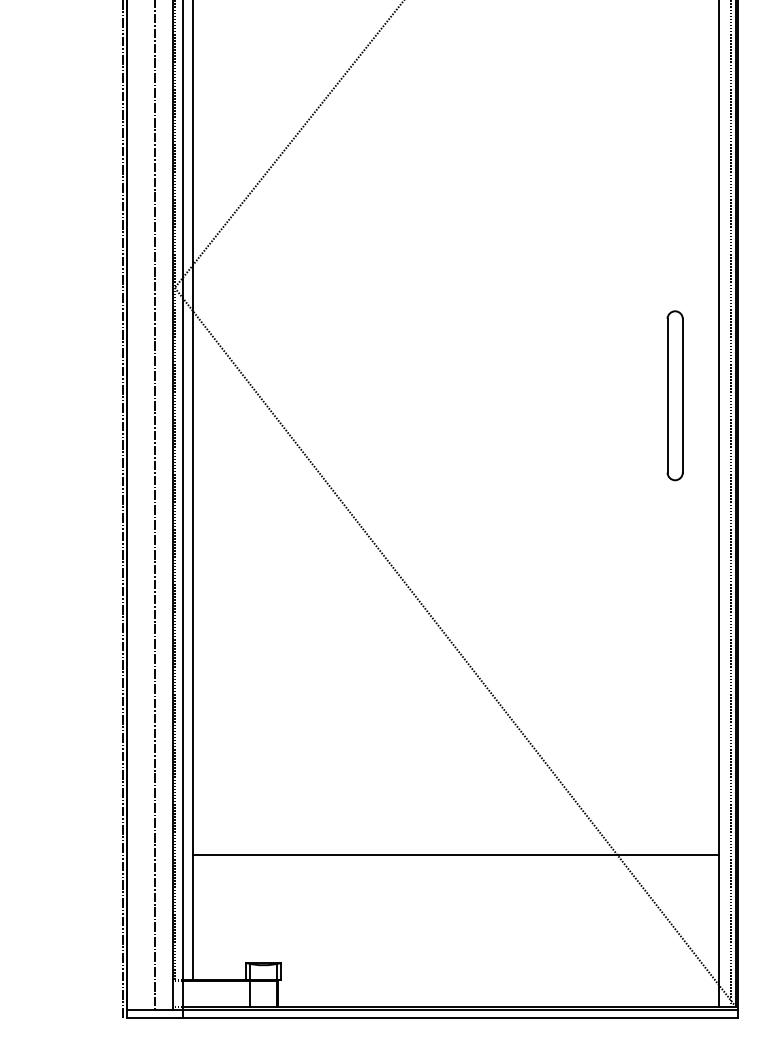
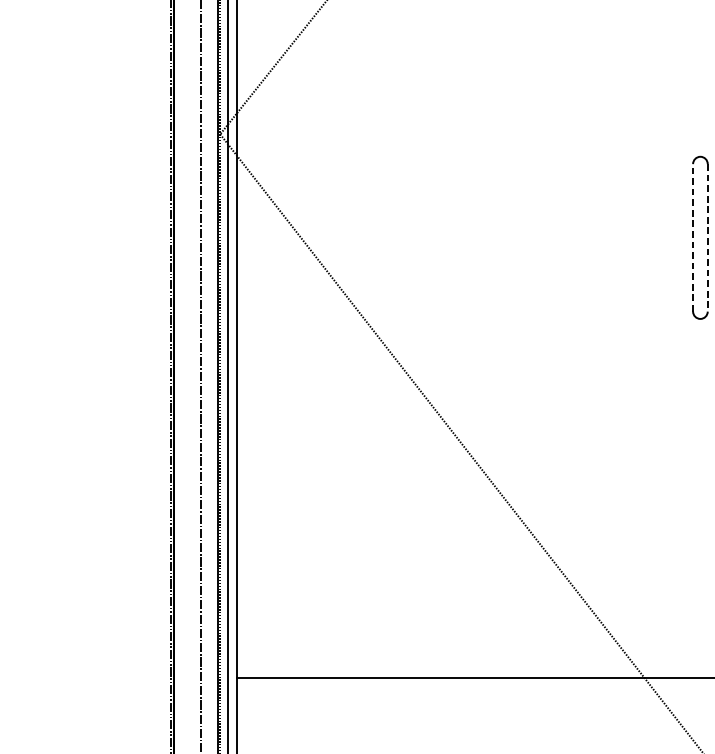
line: (667, 395) -> (693, 237), solid -> dashed
line: (682, 395) -> (707, 237), solid -> dashed

